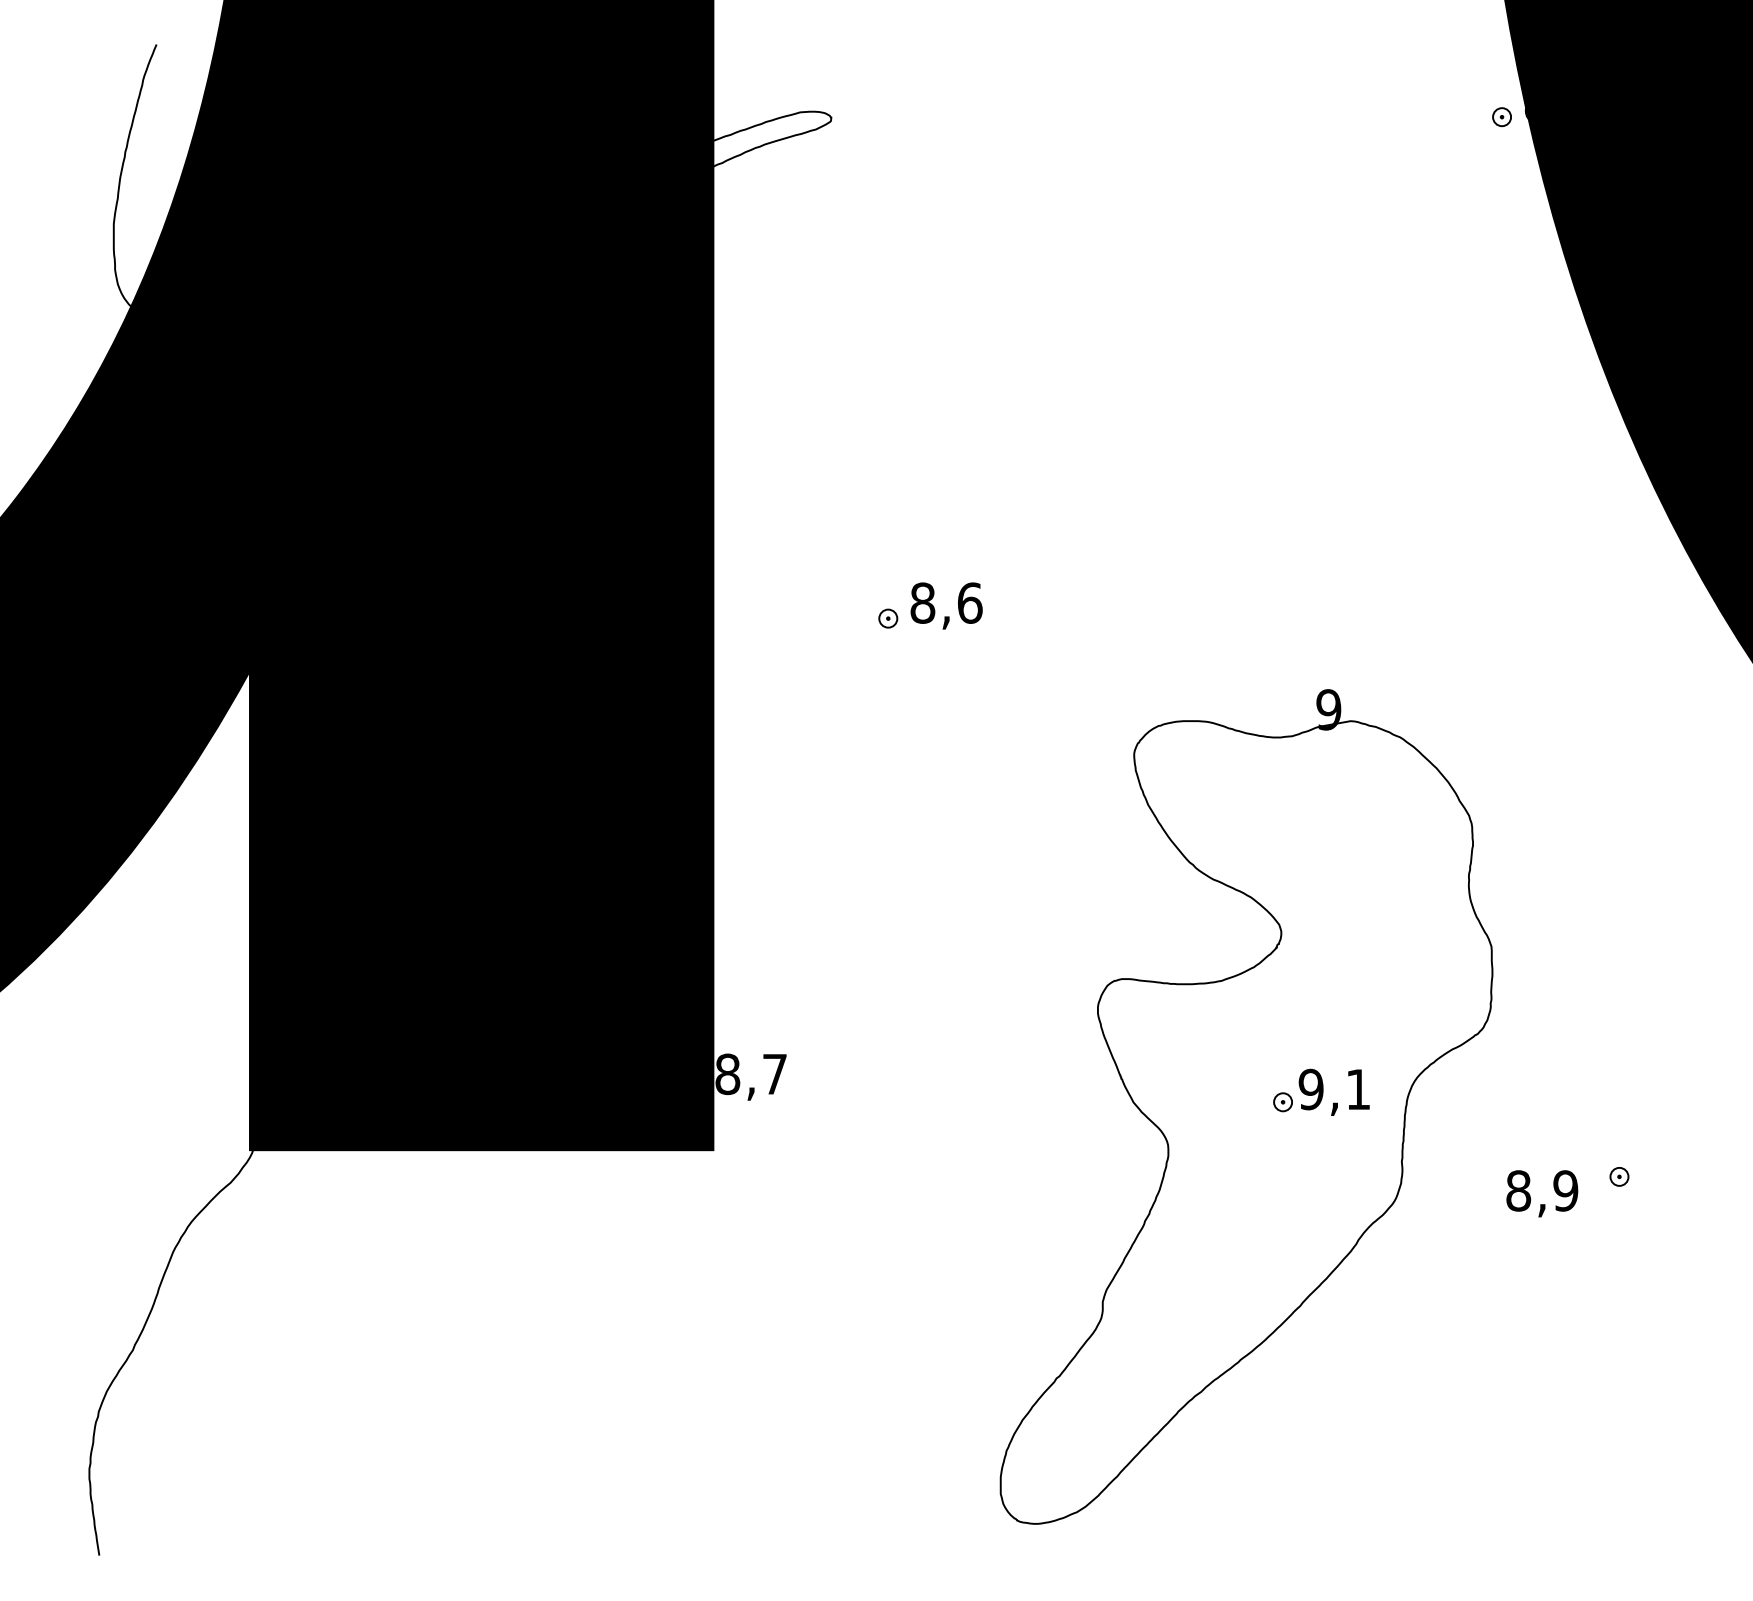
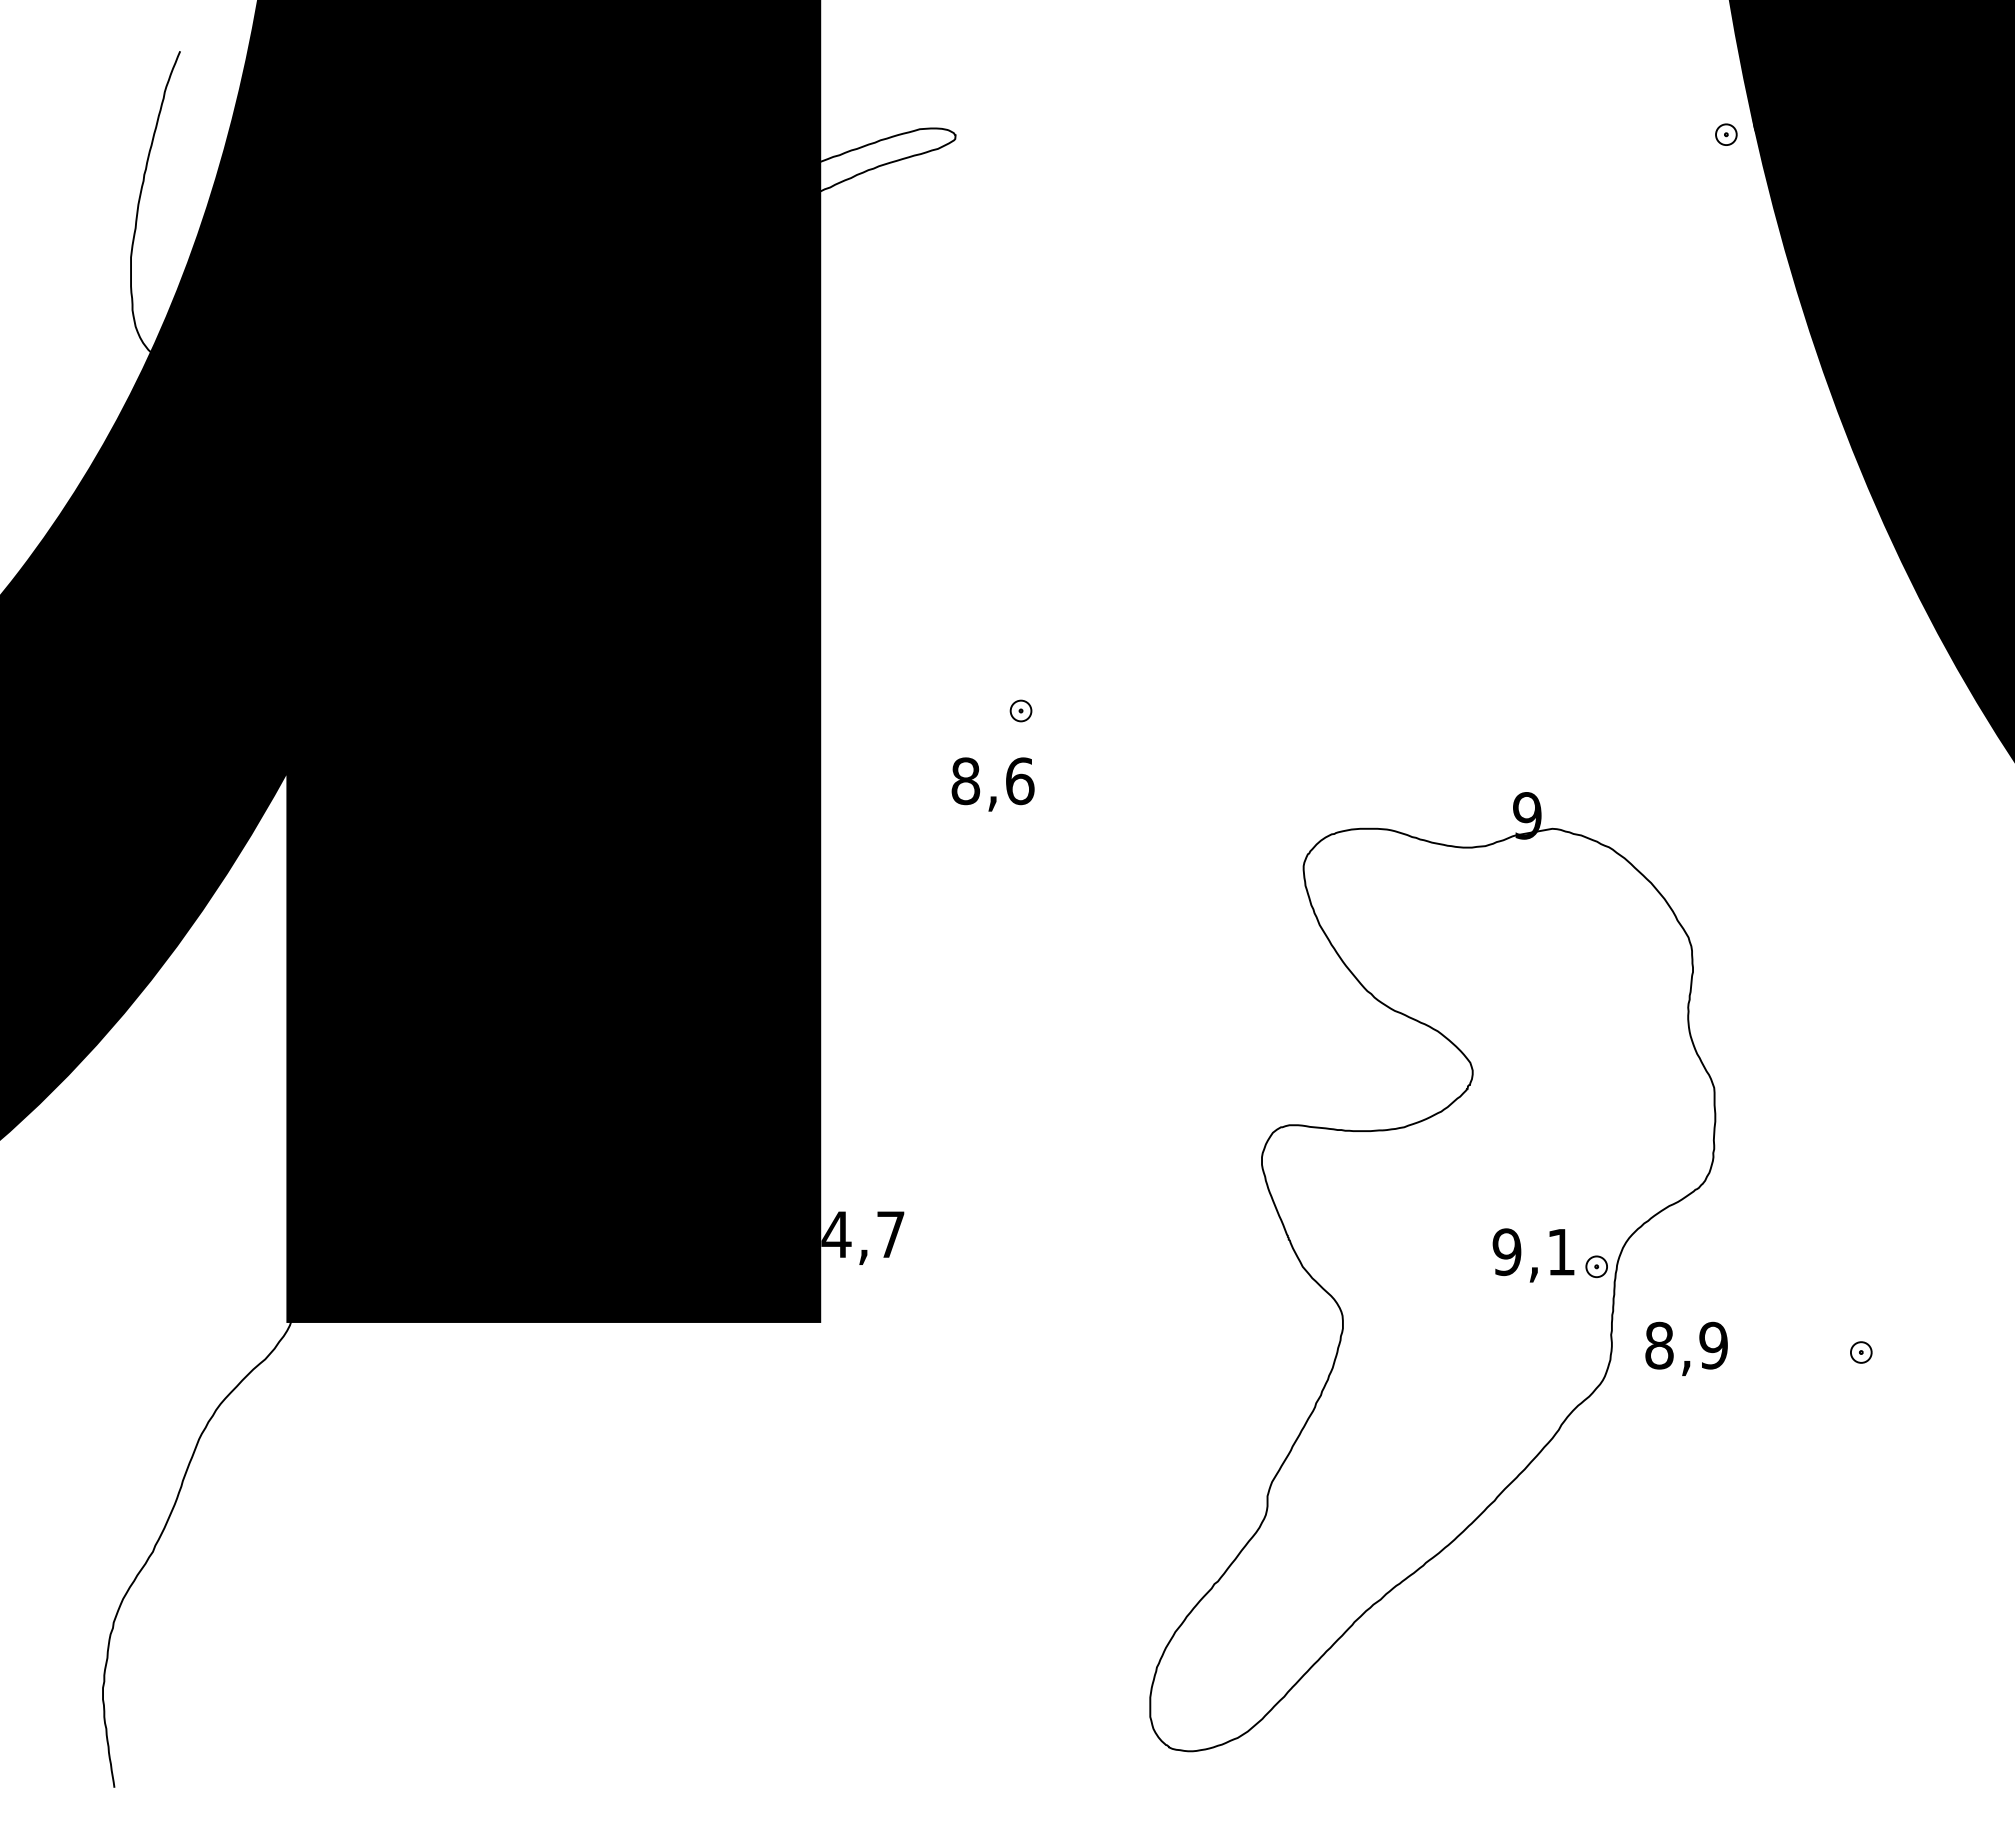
text: (1525, 113) -> (1753, 130), 8,4 -> 6,4
text: (946, 606) -> (992, 784), moved
text: (727, 1074) -> (836, 1234), 8,7 -> 4,7
part: (1282, 1102) -> (1596, 1266), moved
text: (1542, 1193) -> (1686, 1348), moved

